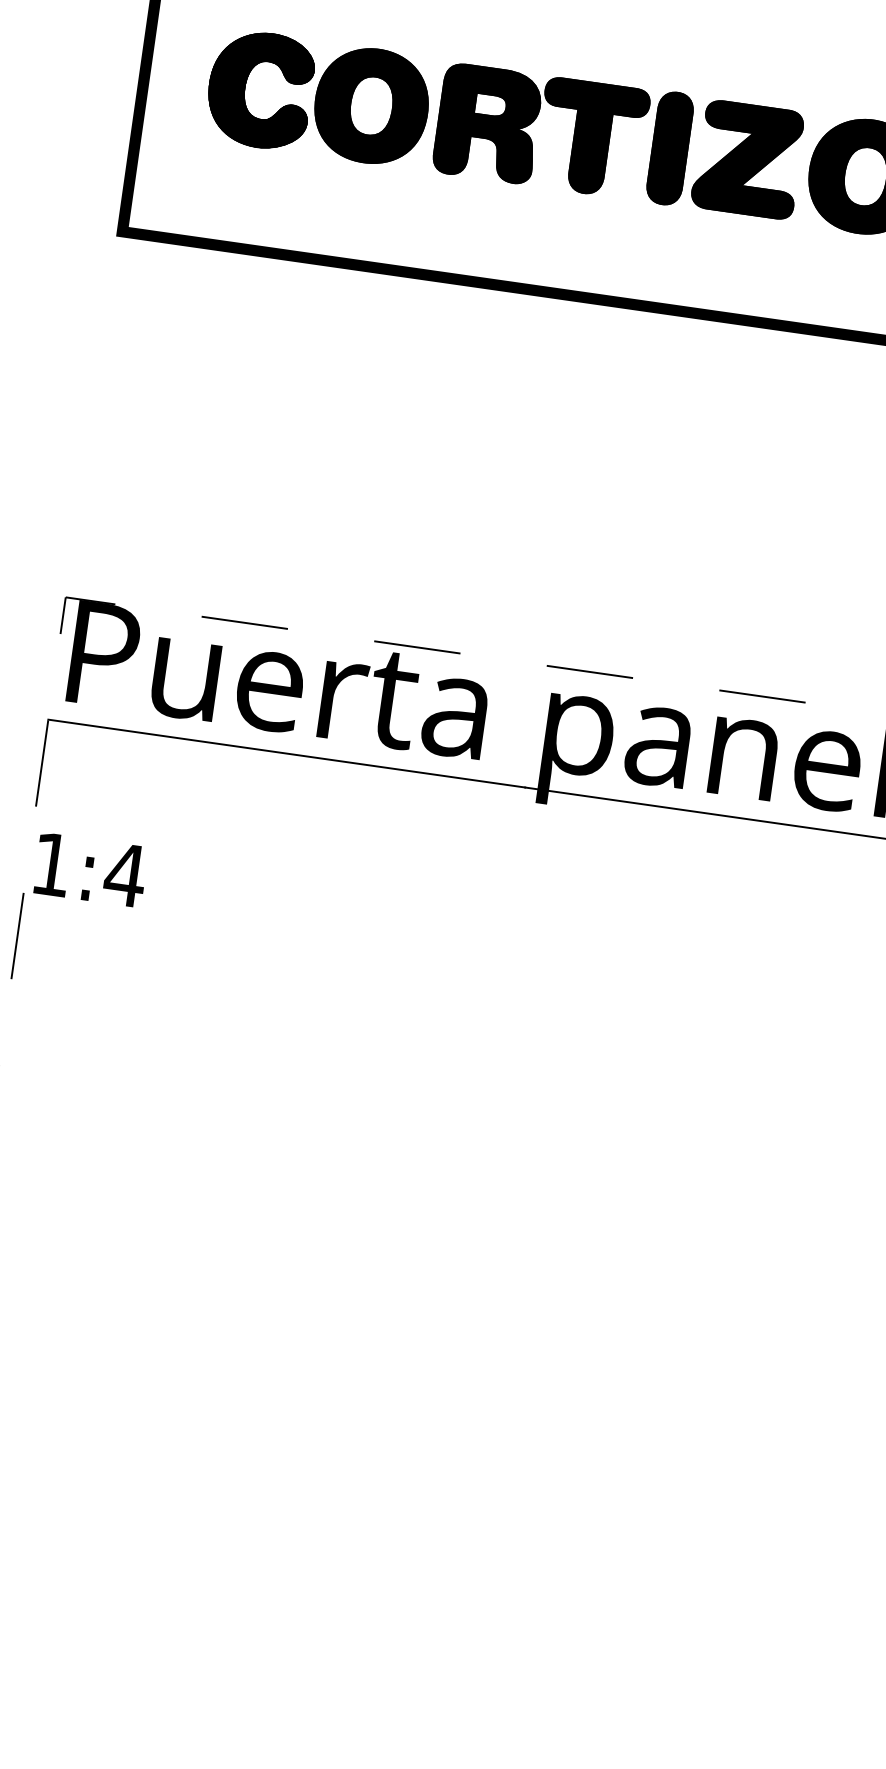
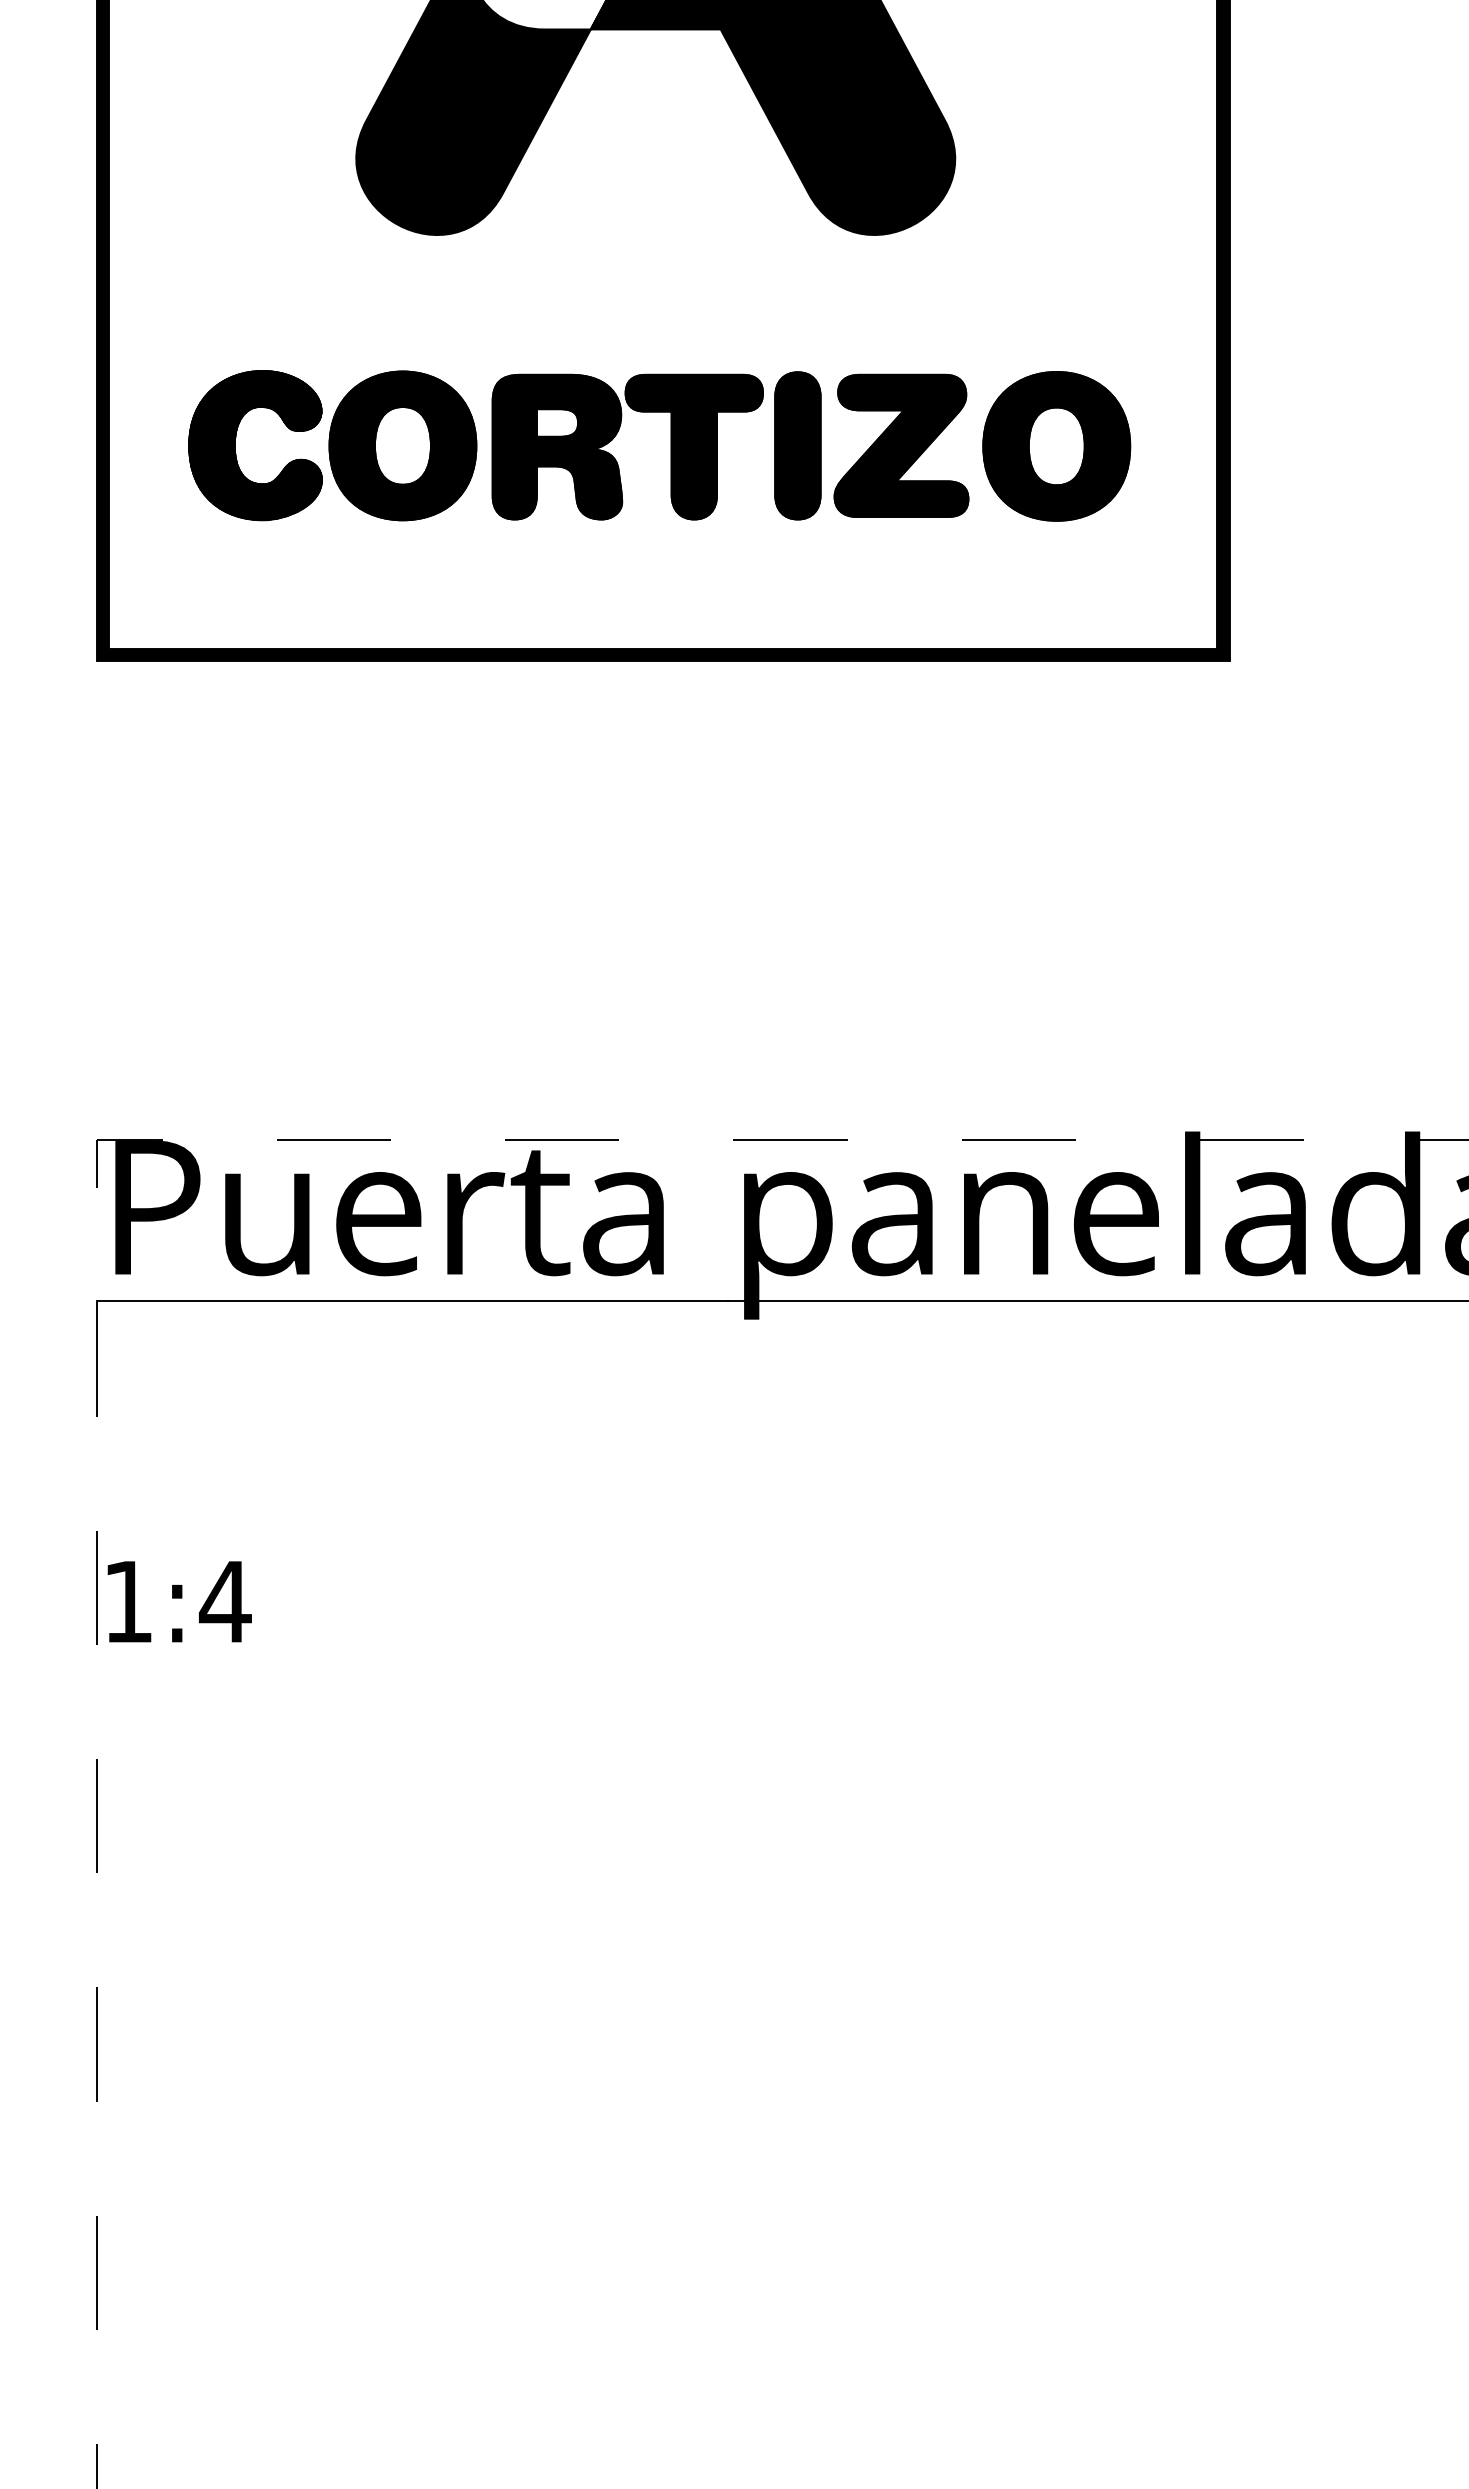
text: (90, 869) -> (179, 1601), moved

